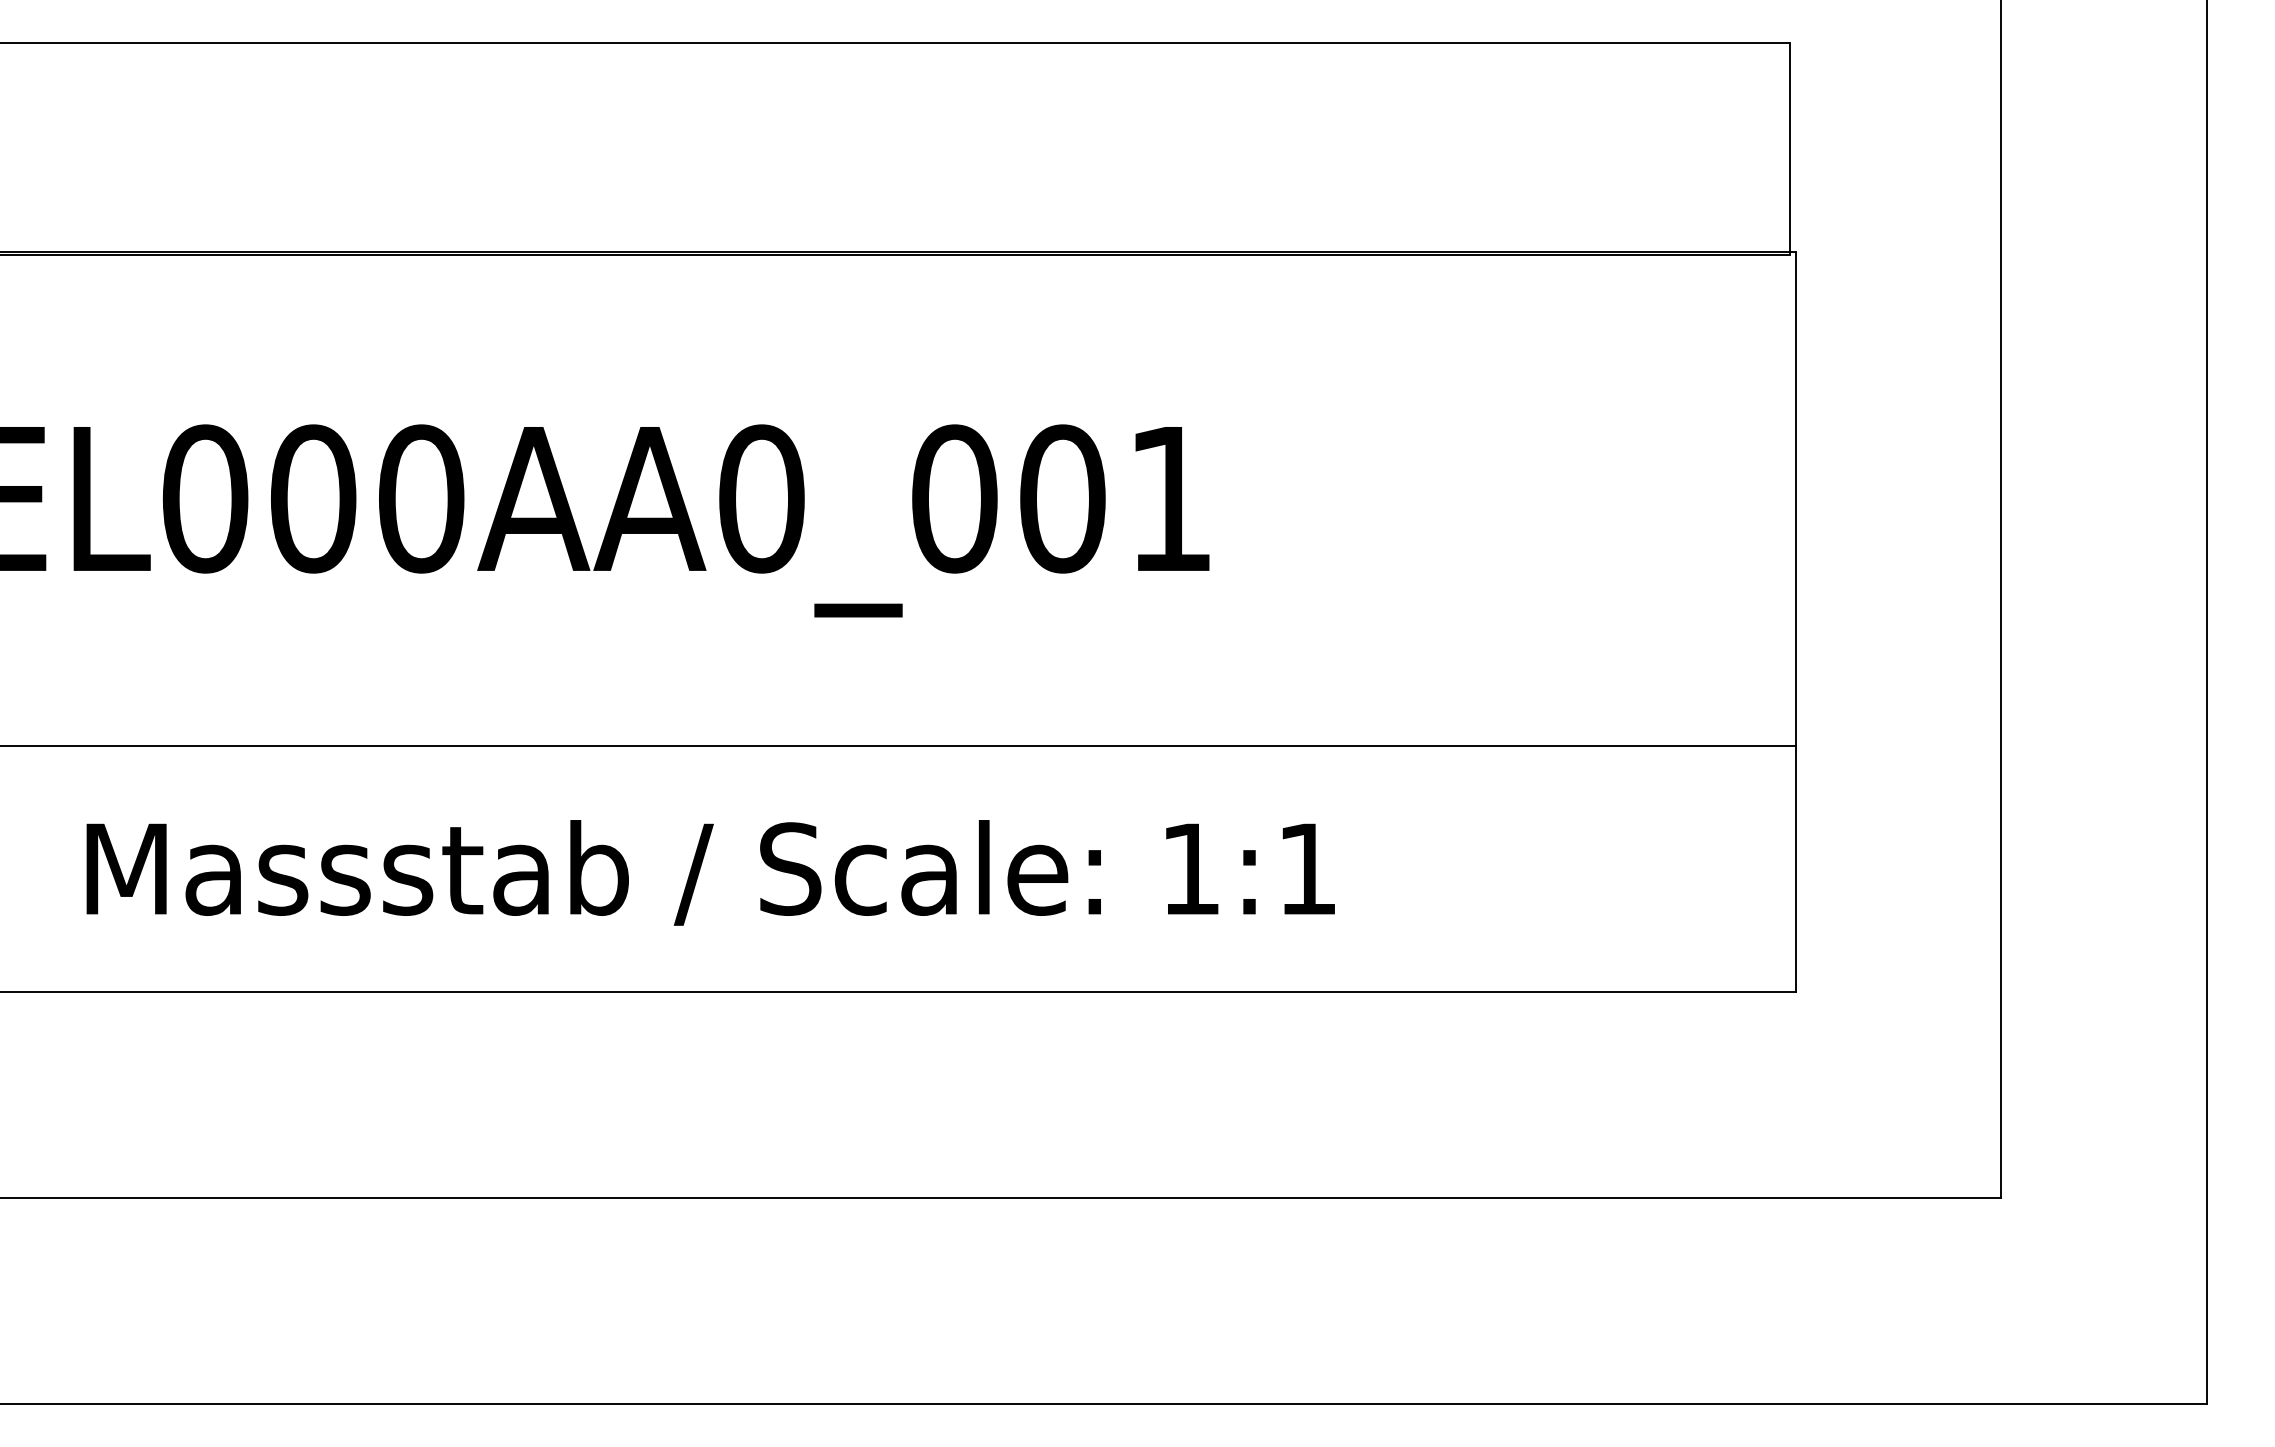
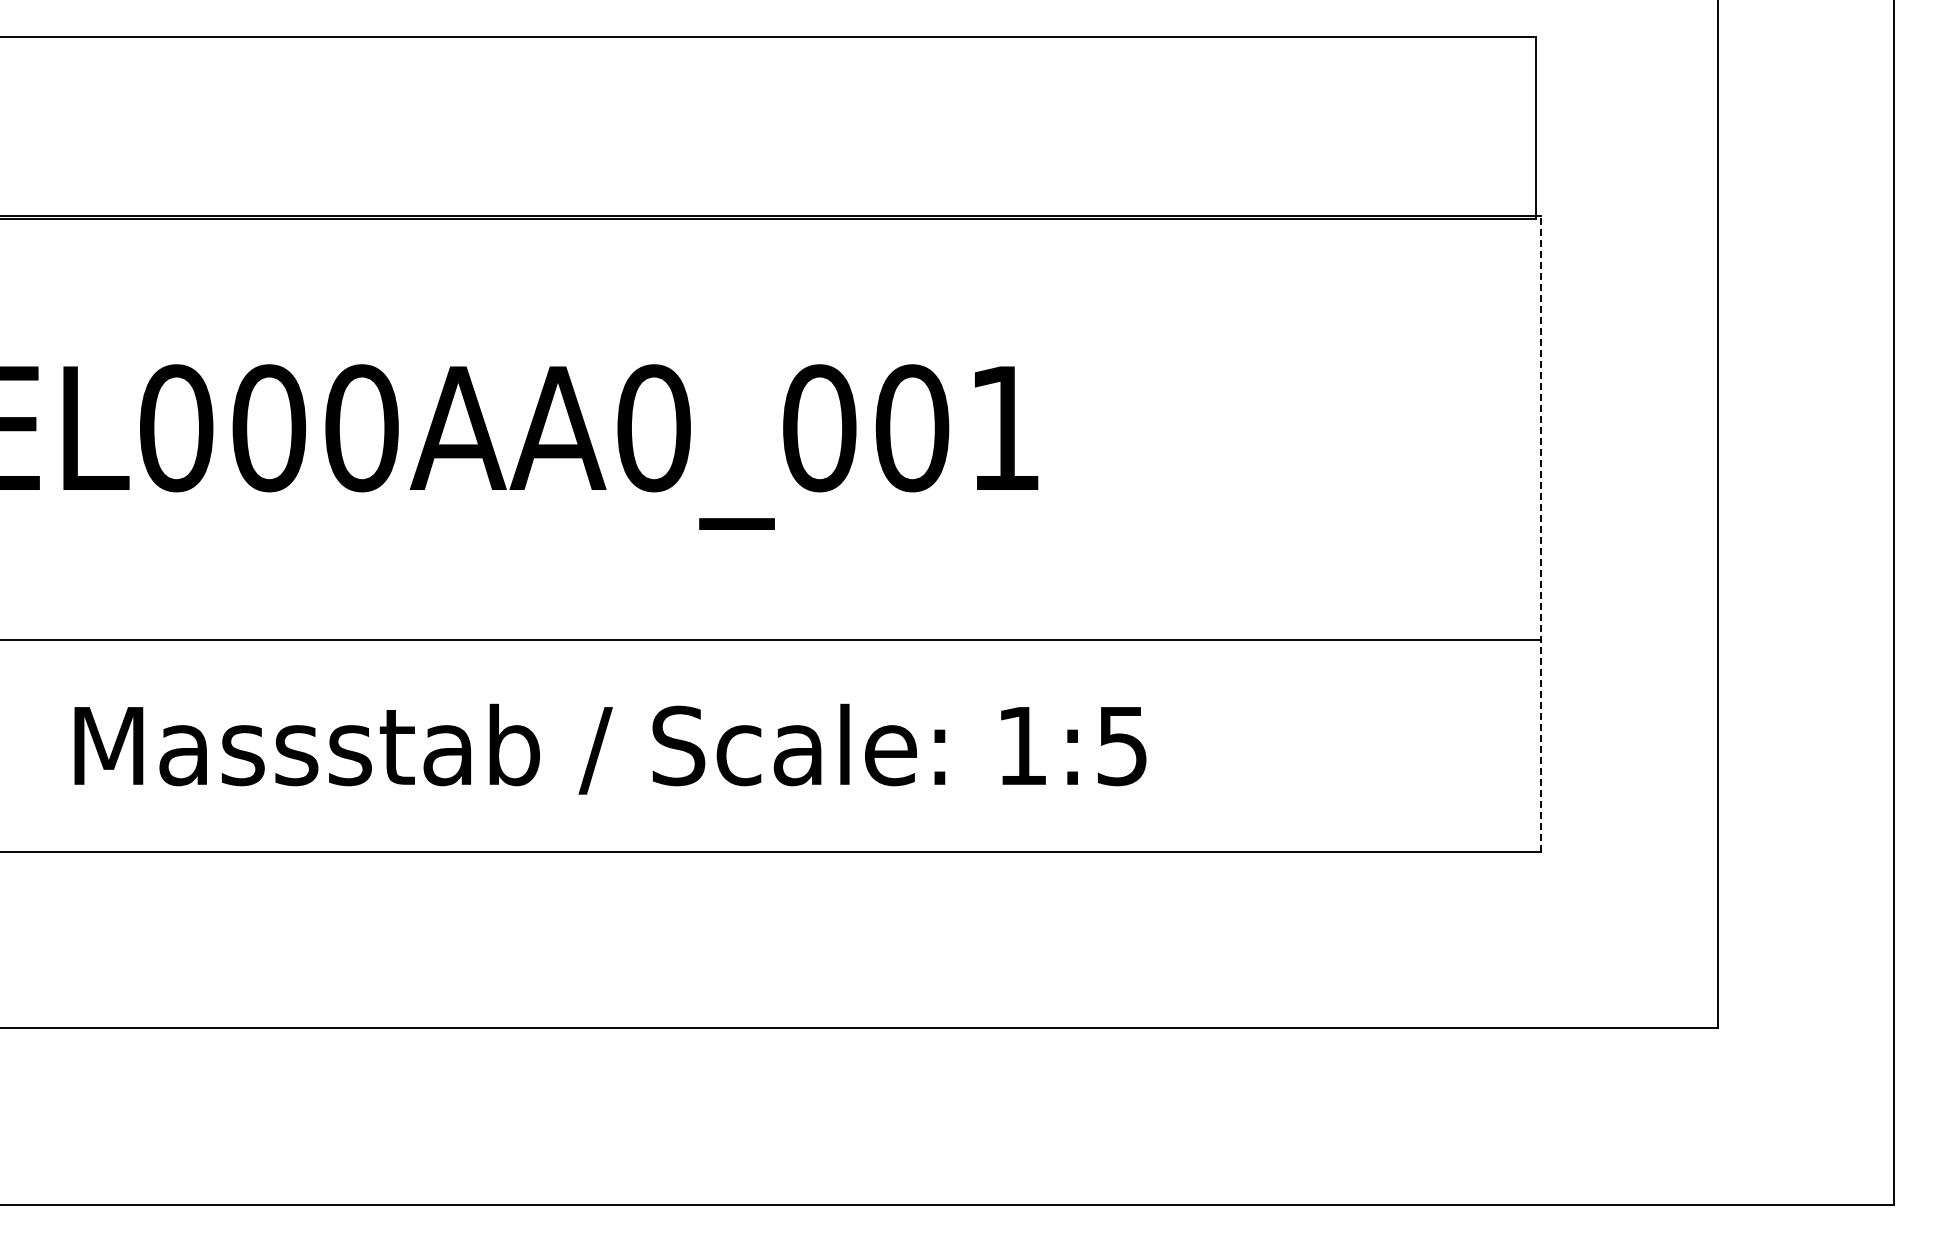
line: (1795, 622) -> (1541, 534), solid -> dashed
text: (1307, 869) -> (1122, 746), 1:1 -> 1:5

